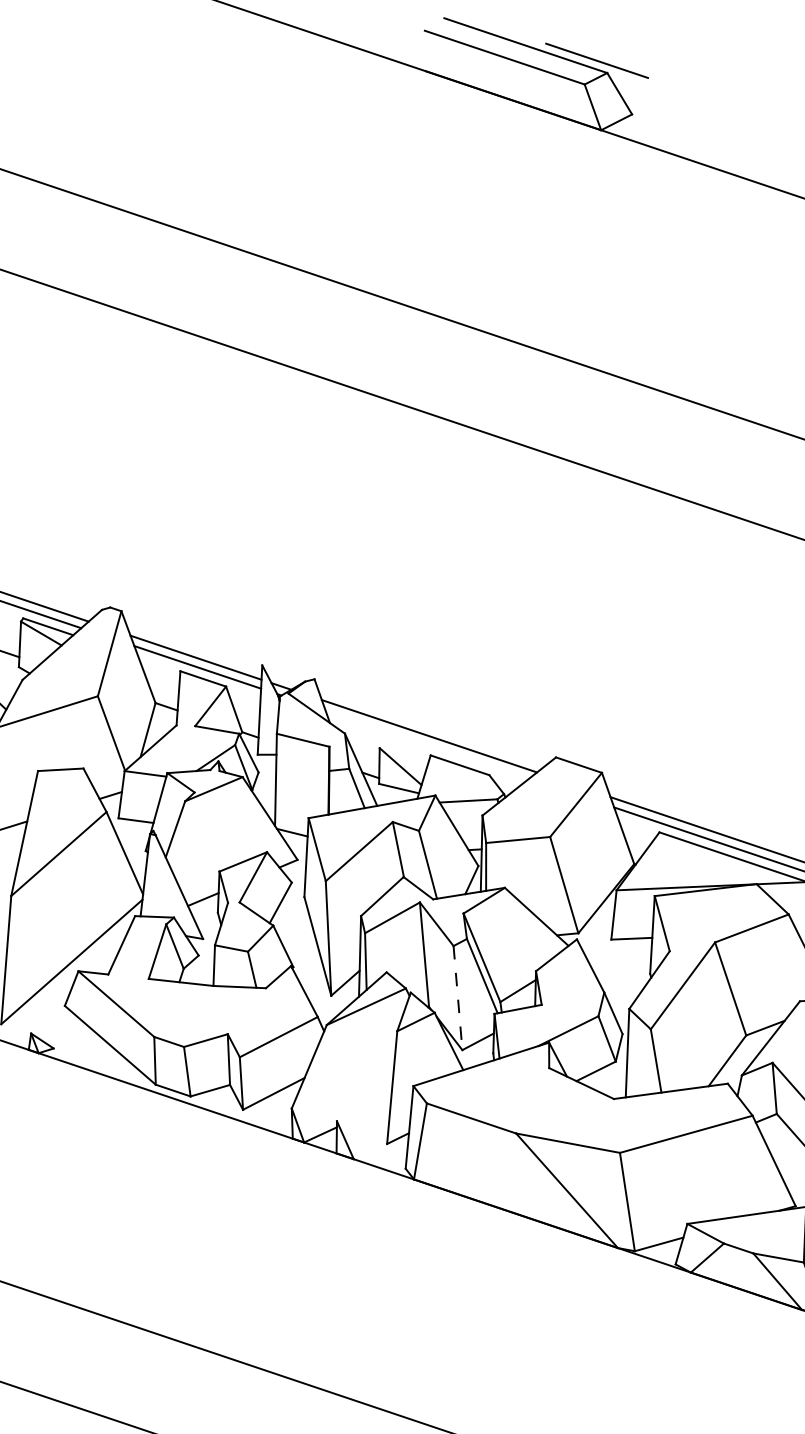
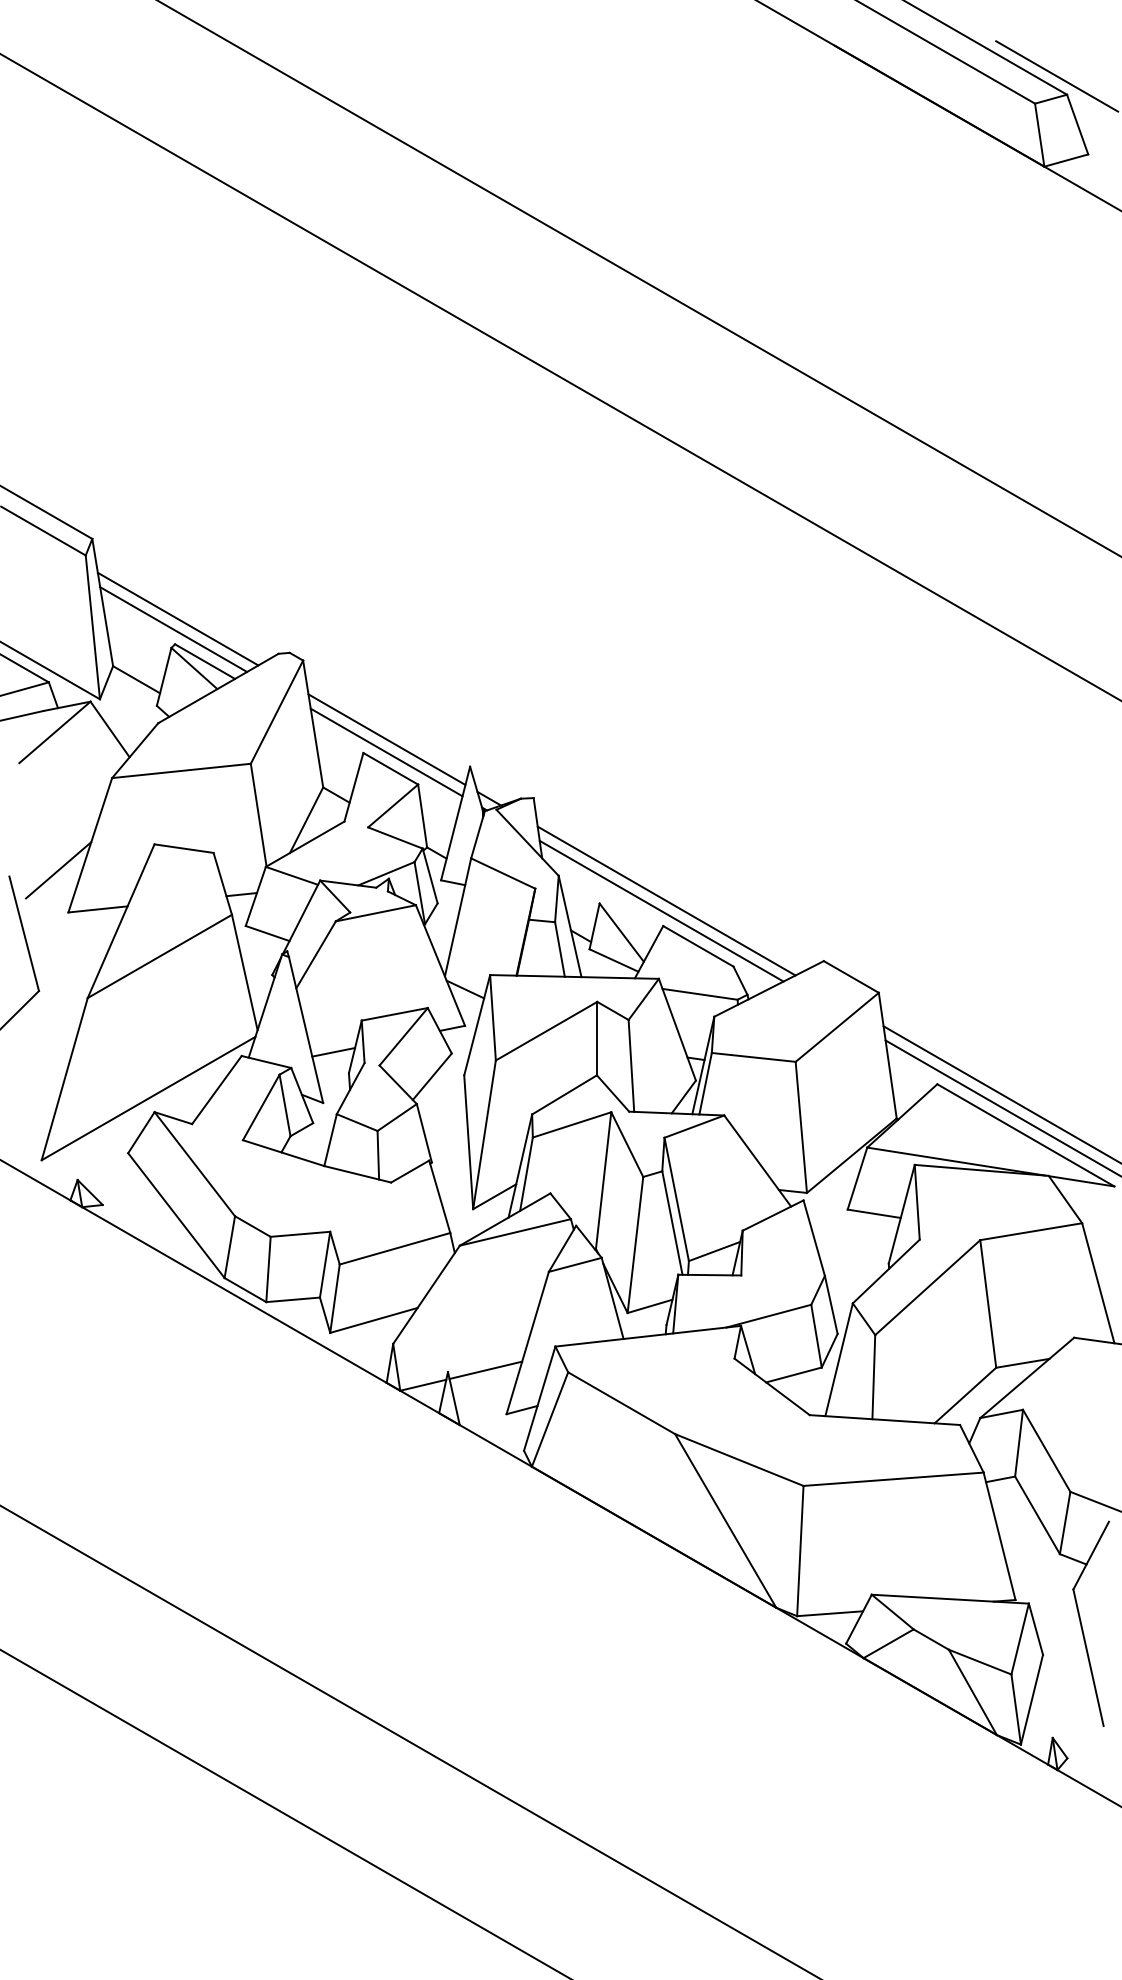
line: (427, 744) -> (661, 910), added
line: (458, 998) -> (635, 1245), dashed -> solid
line: (364, 1113) -> (485, 1369), added

